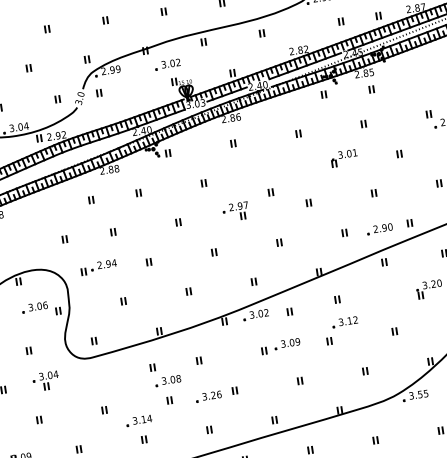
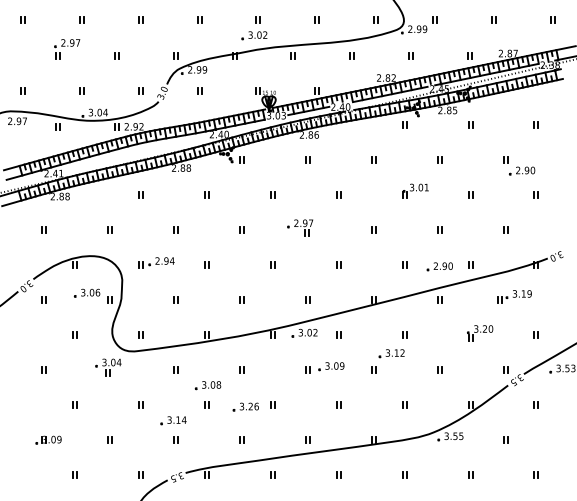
part: (340, 21) -> (410, 55), moved
part: (167, 64) -> (254, 35), moved
part: (371, 88) -> (470, 124), moved
part: (99, 92) -> (199, 90), moved
part: (270, 191) -> (338, 194), moved
part: (90, 199) -> (140, 194), moved
part: (64, 238) -> (109, 229), moved
part: (337, 298) -> (404, 334), moved
part: (152, 367) -> (175, 369), moved
part: (46, 380) -> (108, 367), moved

